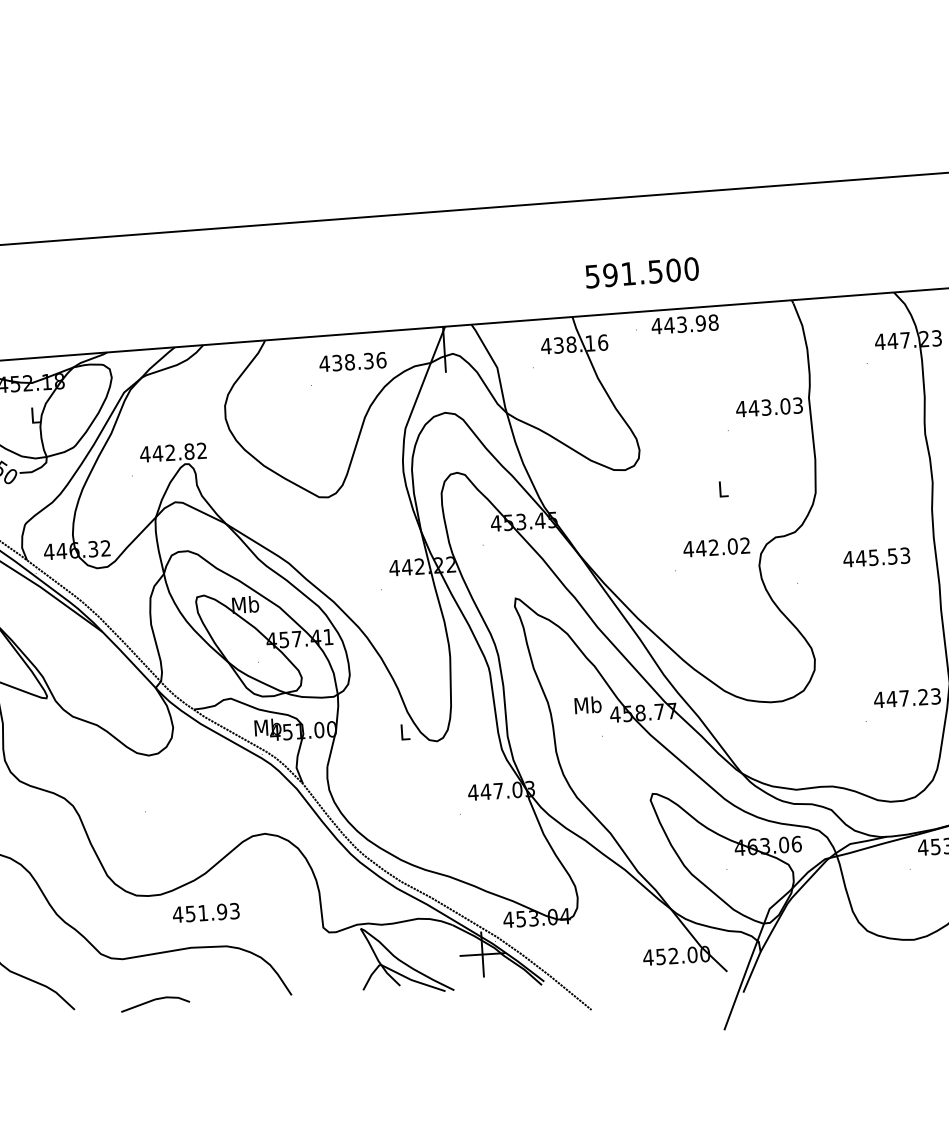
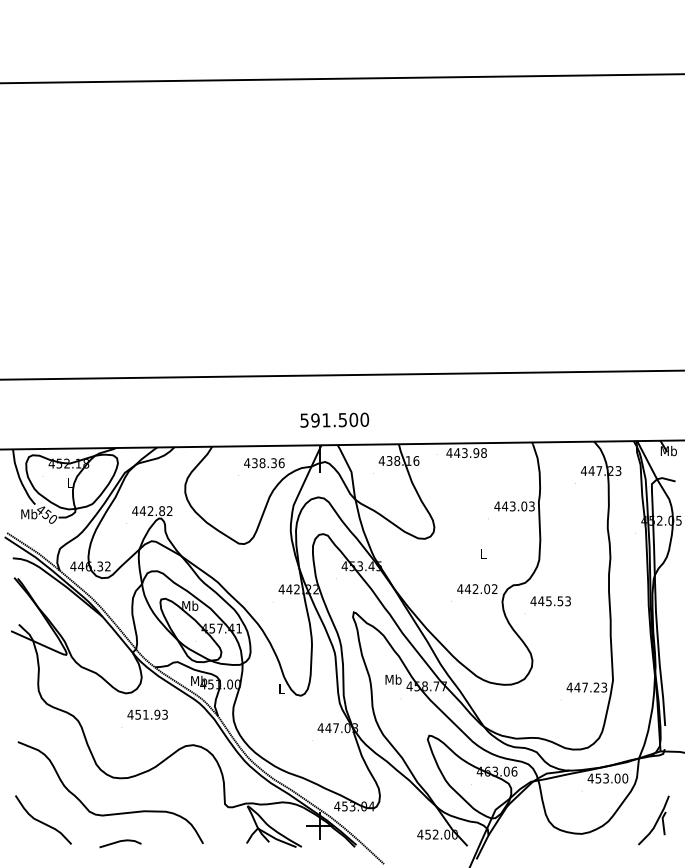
text: (641, 271) -> (334, 419), moved
text: (876, 557) -> (550, 601), moved
text: (205, 912) -> (147, 714), moved

